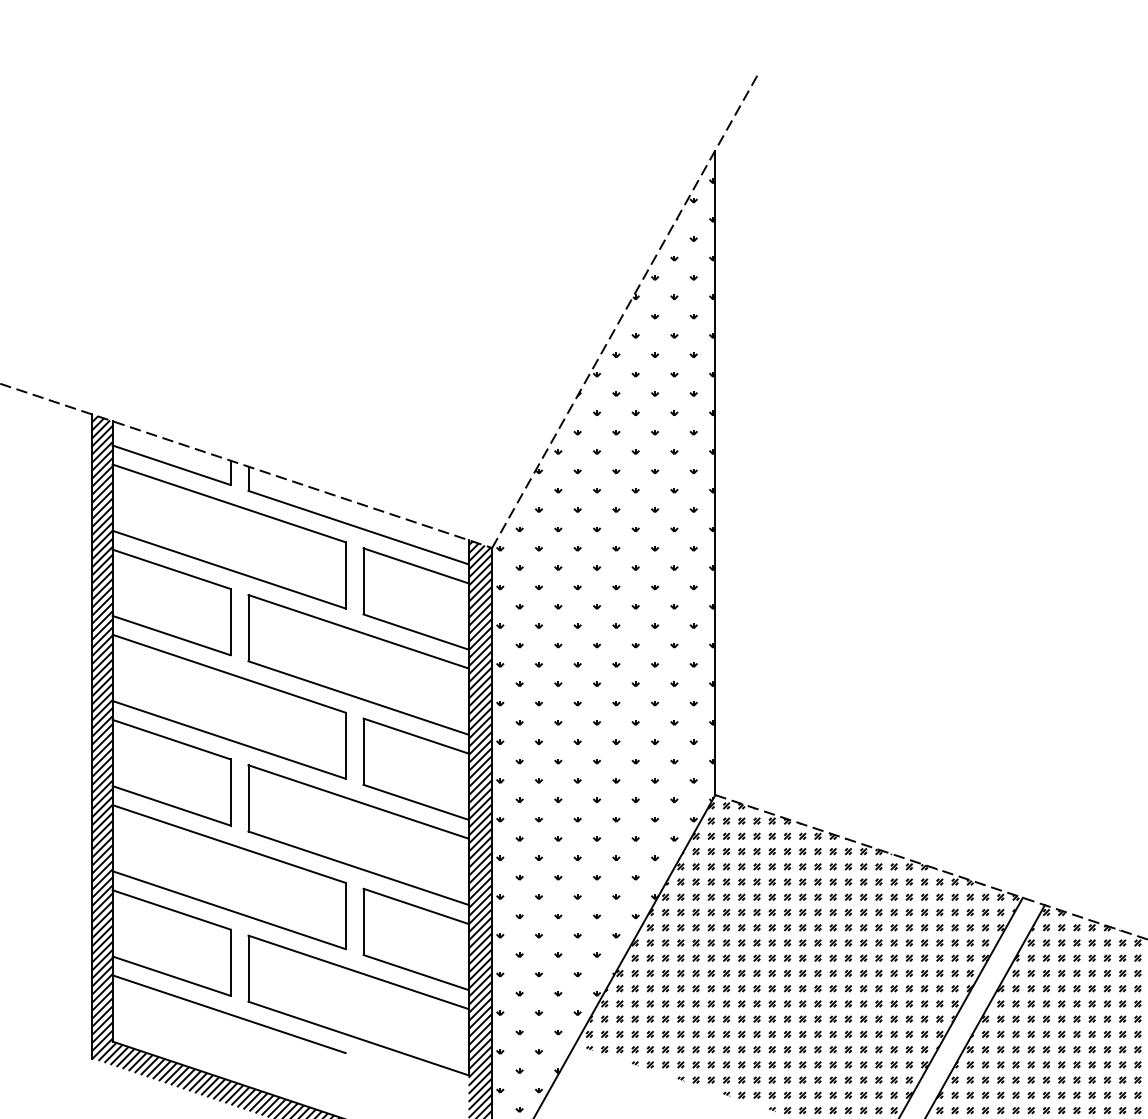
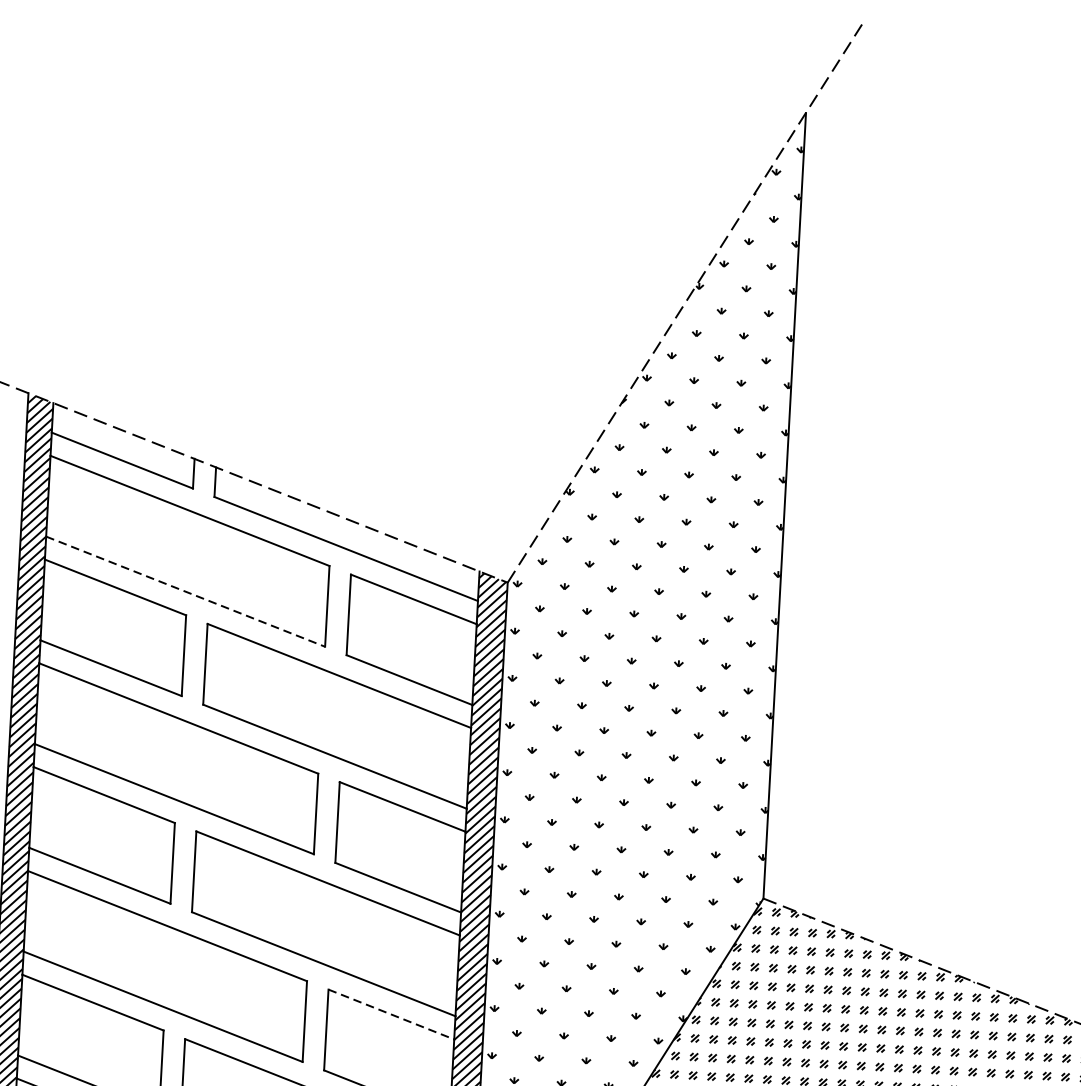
line: (229, 569) -> (186, 591), solid -> dashed
line: (416, 906) -> (391, 1014), solid -> dashed

